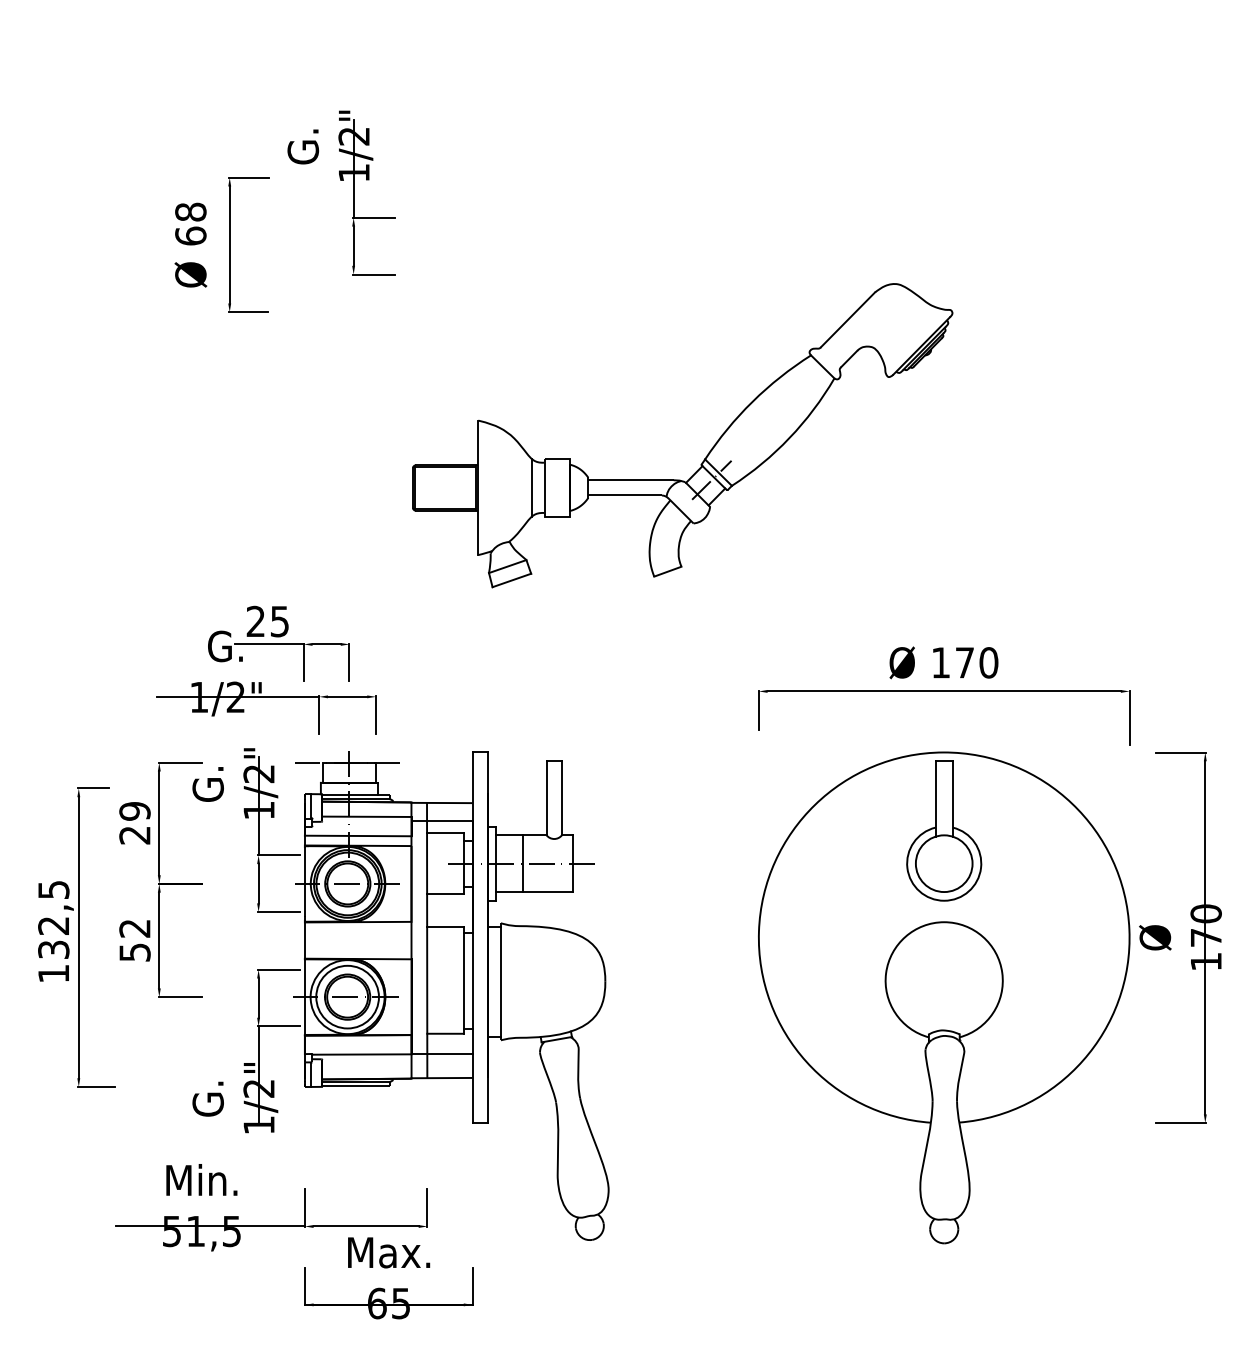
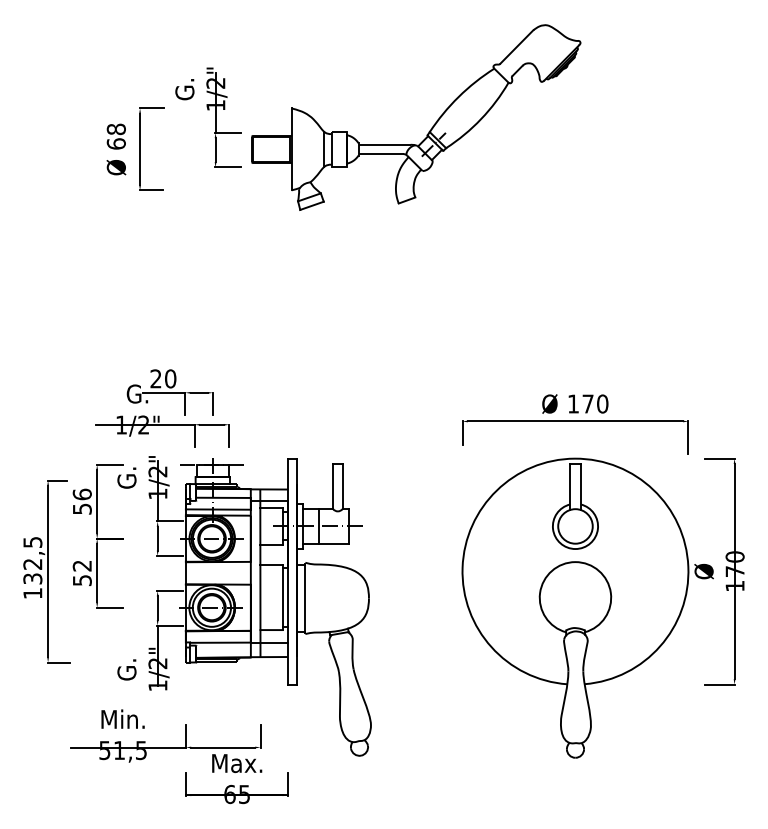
part: (707, 451) -> (431, 127), moved
text: (279, 620) -> (170, 378), 25 -> 20
text: (133, 822) -> (81, 501), 29 -> 56

